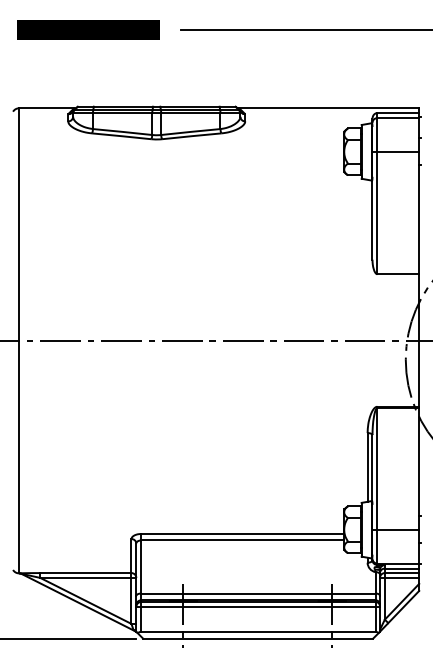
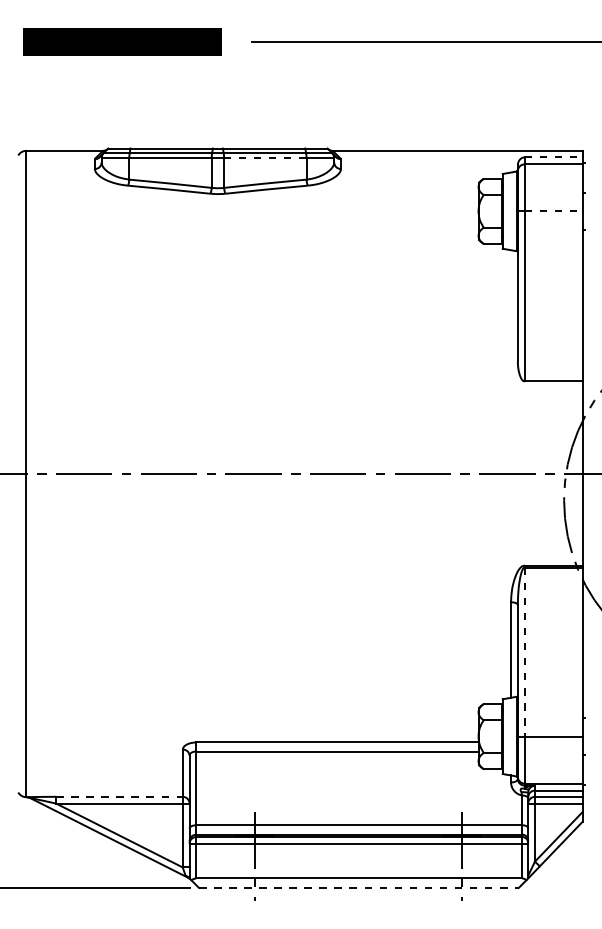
line: (190, 113) -> (264, 157), solid -> dashed
line: (398, 113) -> (554, 157), solid -> dashed
line: (398, 151) -> (554, 211), solid -> dashed
line: (377, 469) -> (524, 652), solid -> dashed
line: (85, 572) -> (119, 796), solid -> dashed
line: (257, 638) -> (358, 887), solid -> dashed

